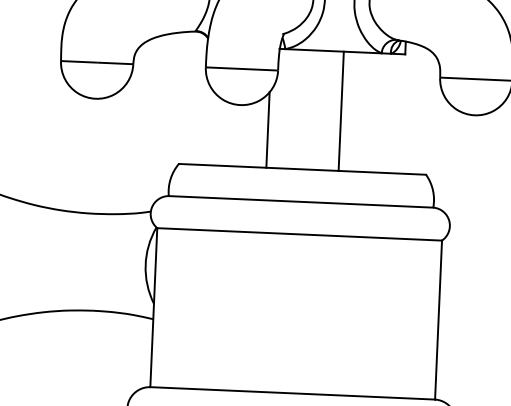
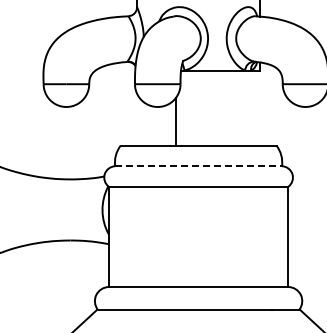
line: (341, 110) -> (221, 107), removed
line: (302, 202) -> (199, 166), solid -> dashed

